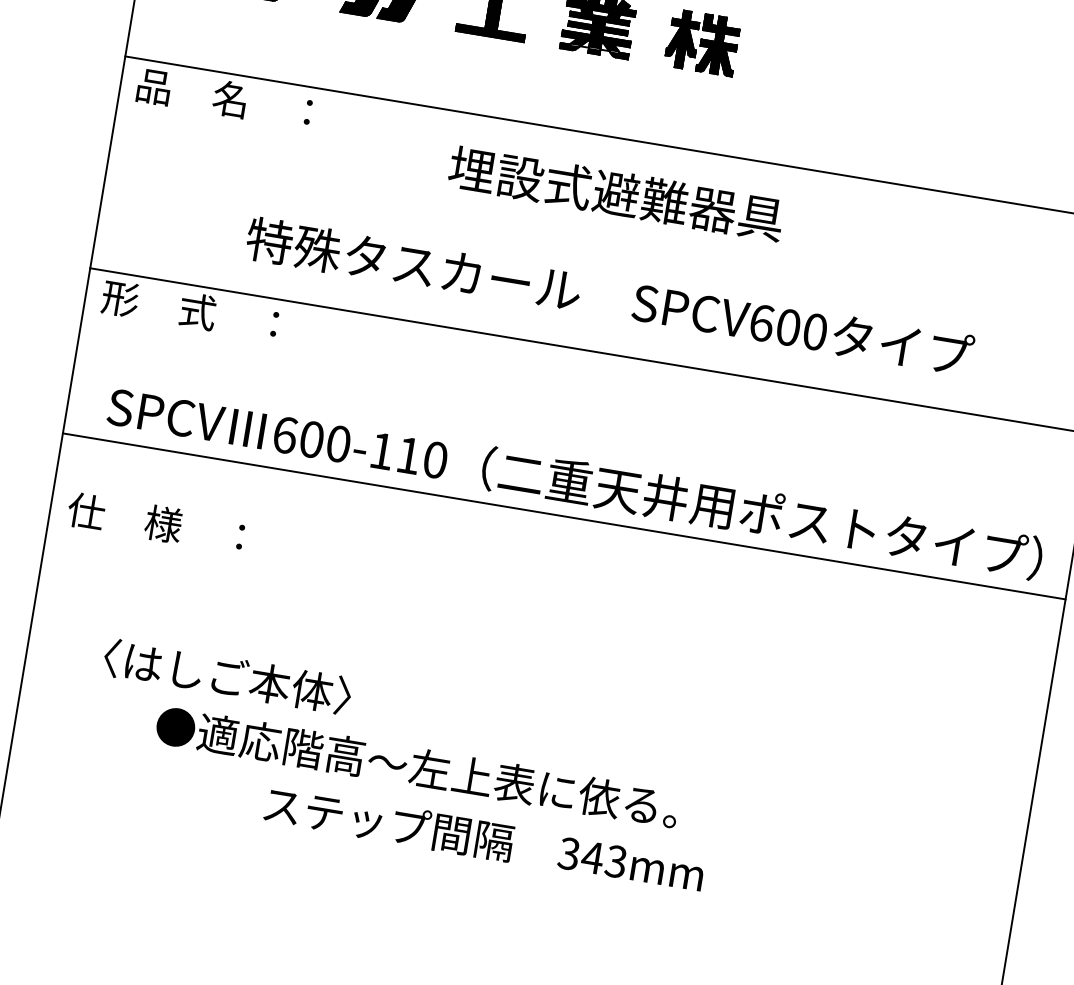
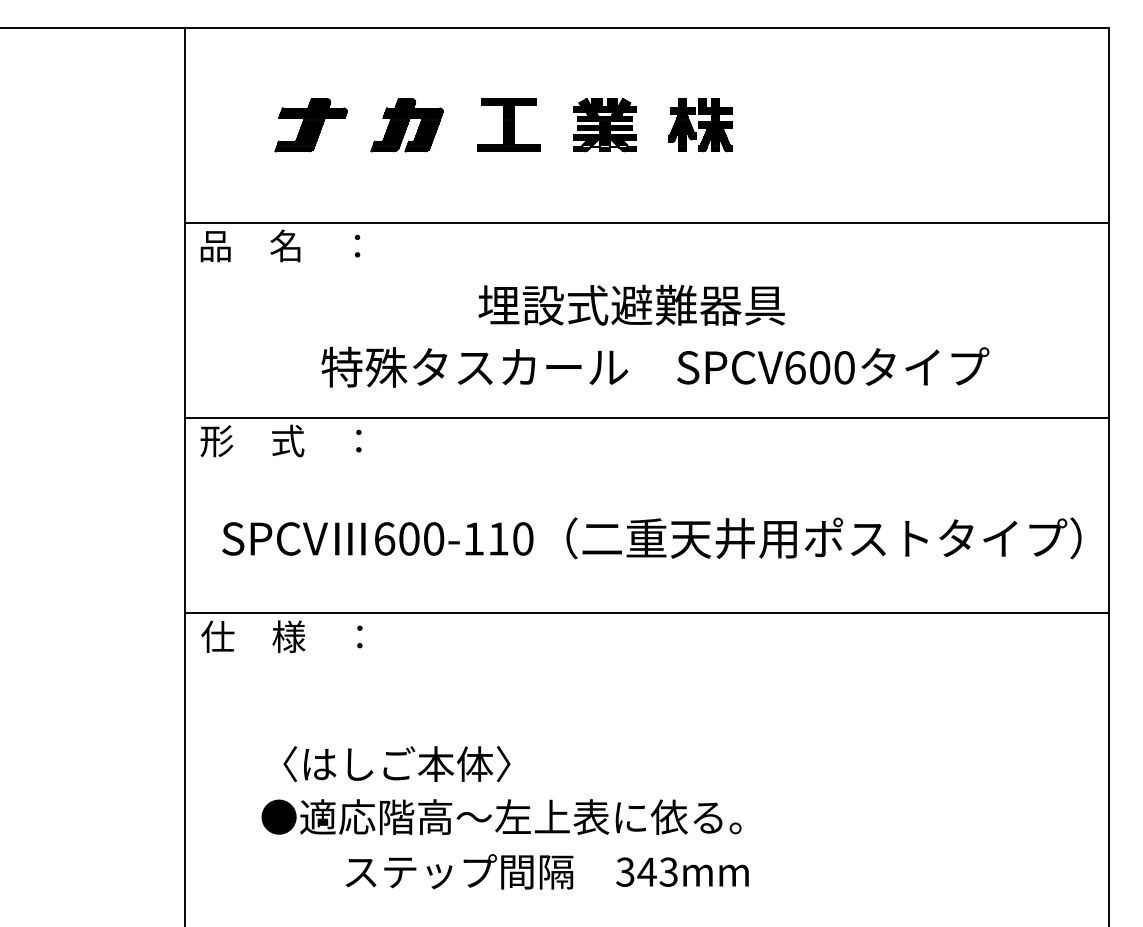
text: (616, 192) -> (631, 304), moved
line: (563, 516) -> (646, 613), moved
text: (227, 676) -> (396, 763), moved
text: (417, 767) -> (501, 817), moved
text: (483, 838) -> (546, 871), moved

